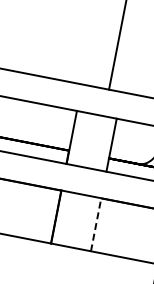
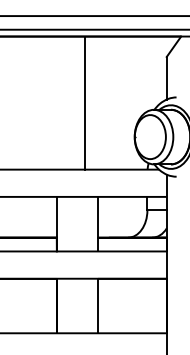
line: (95, 224) -> (97, 305), dashed -> solid

